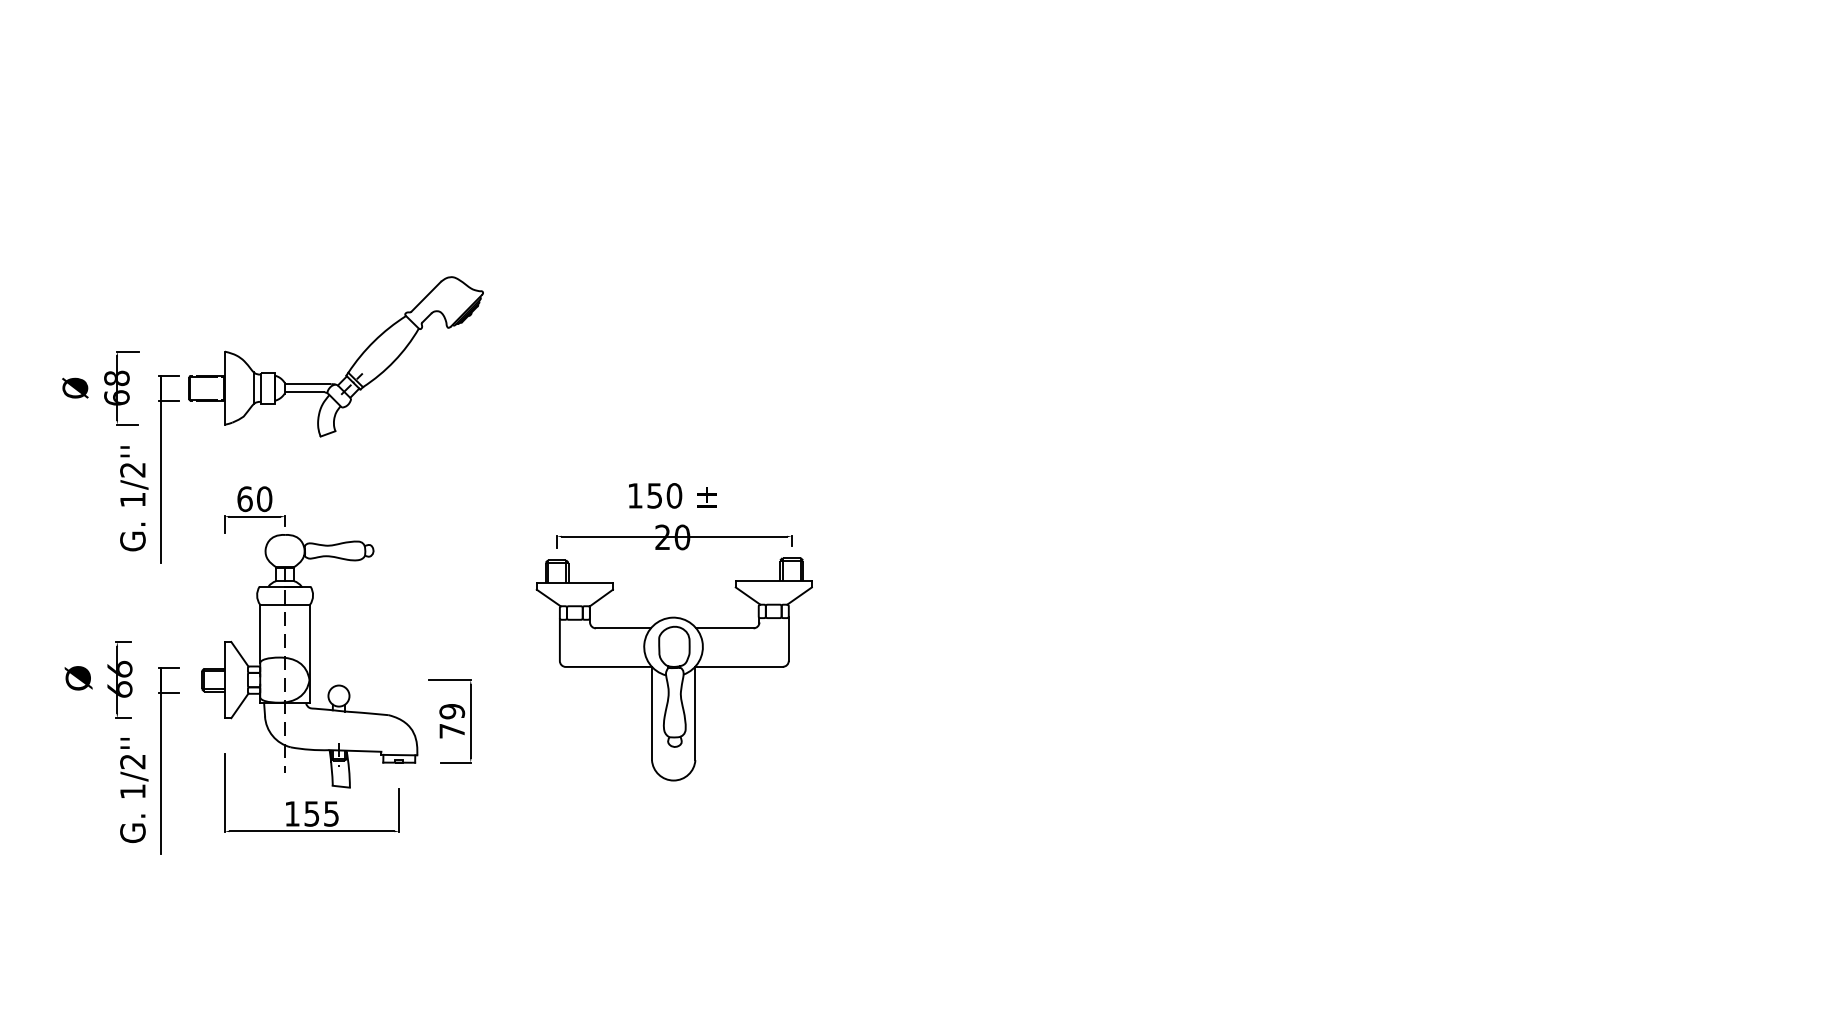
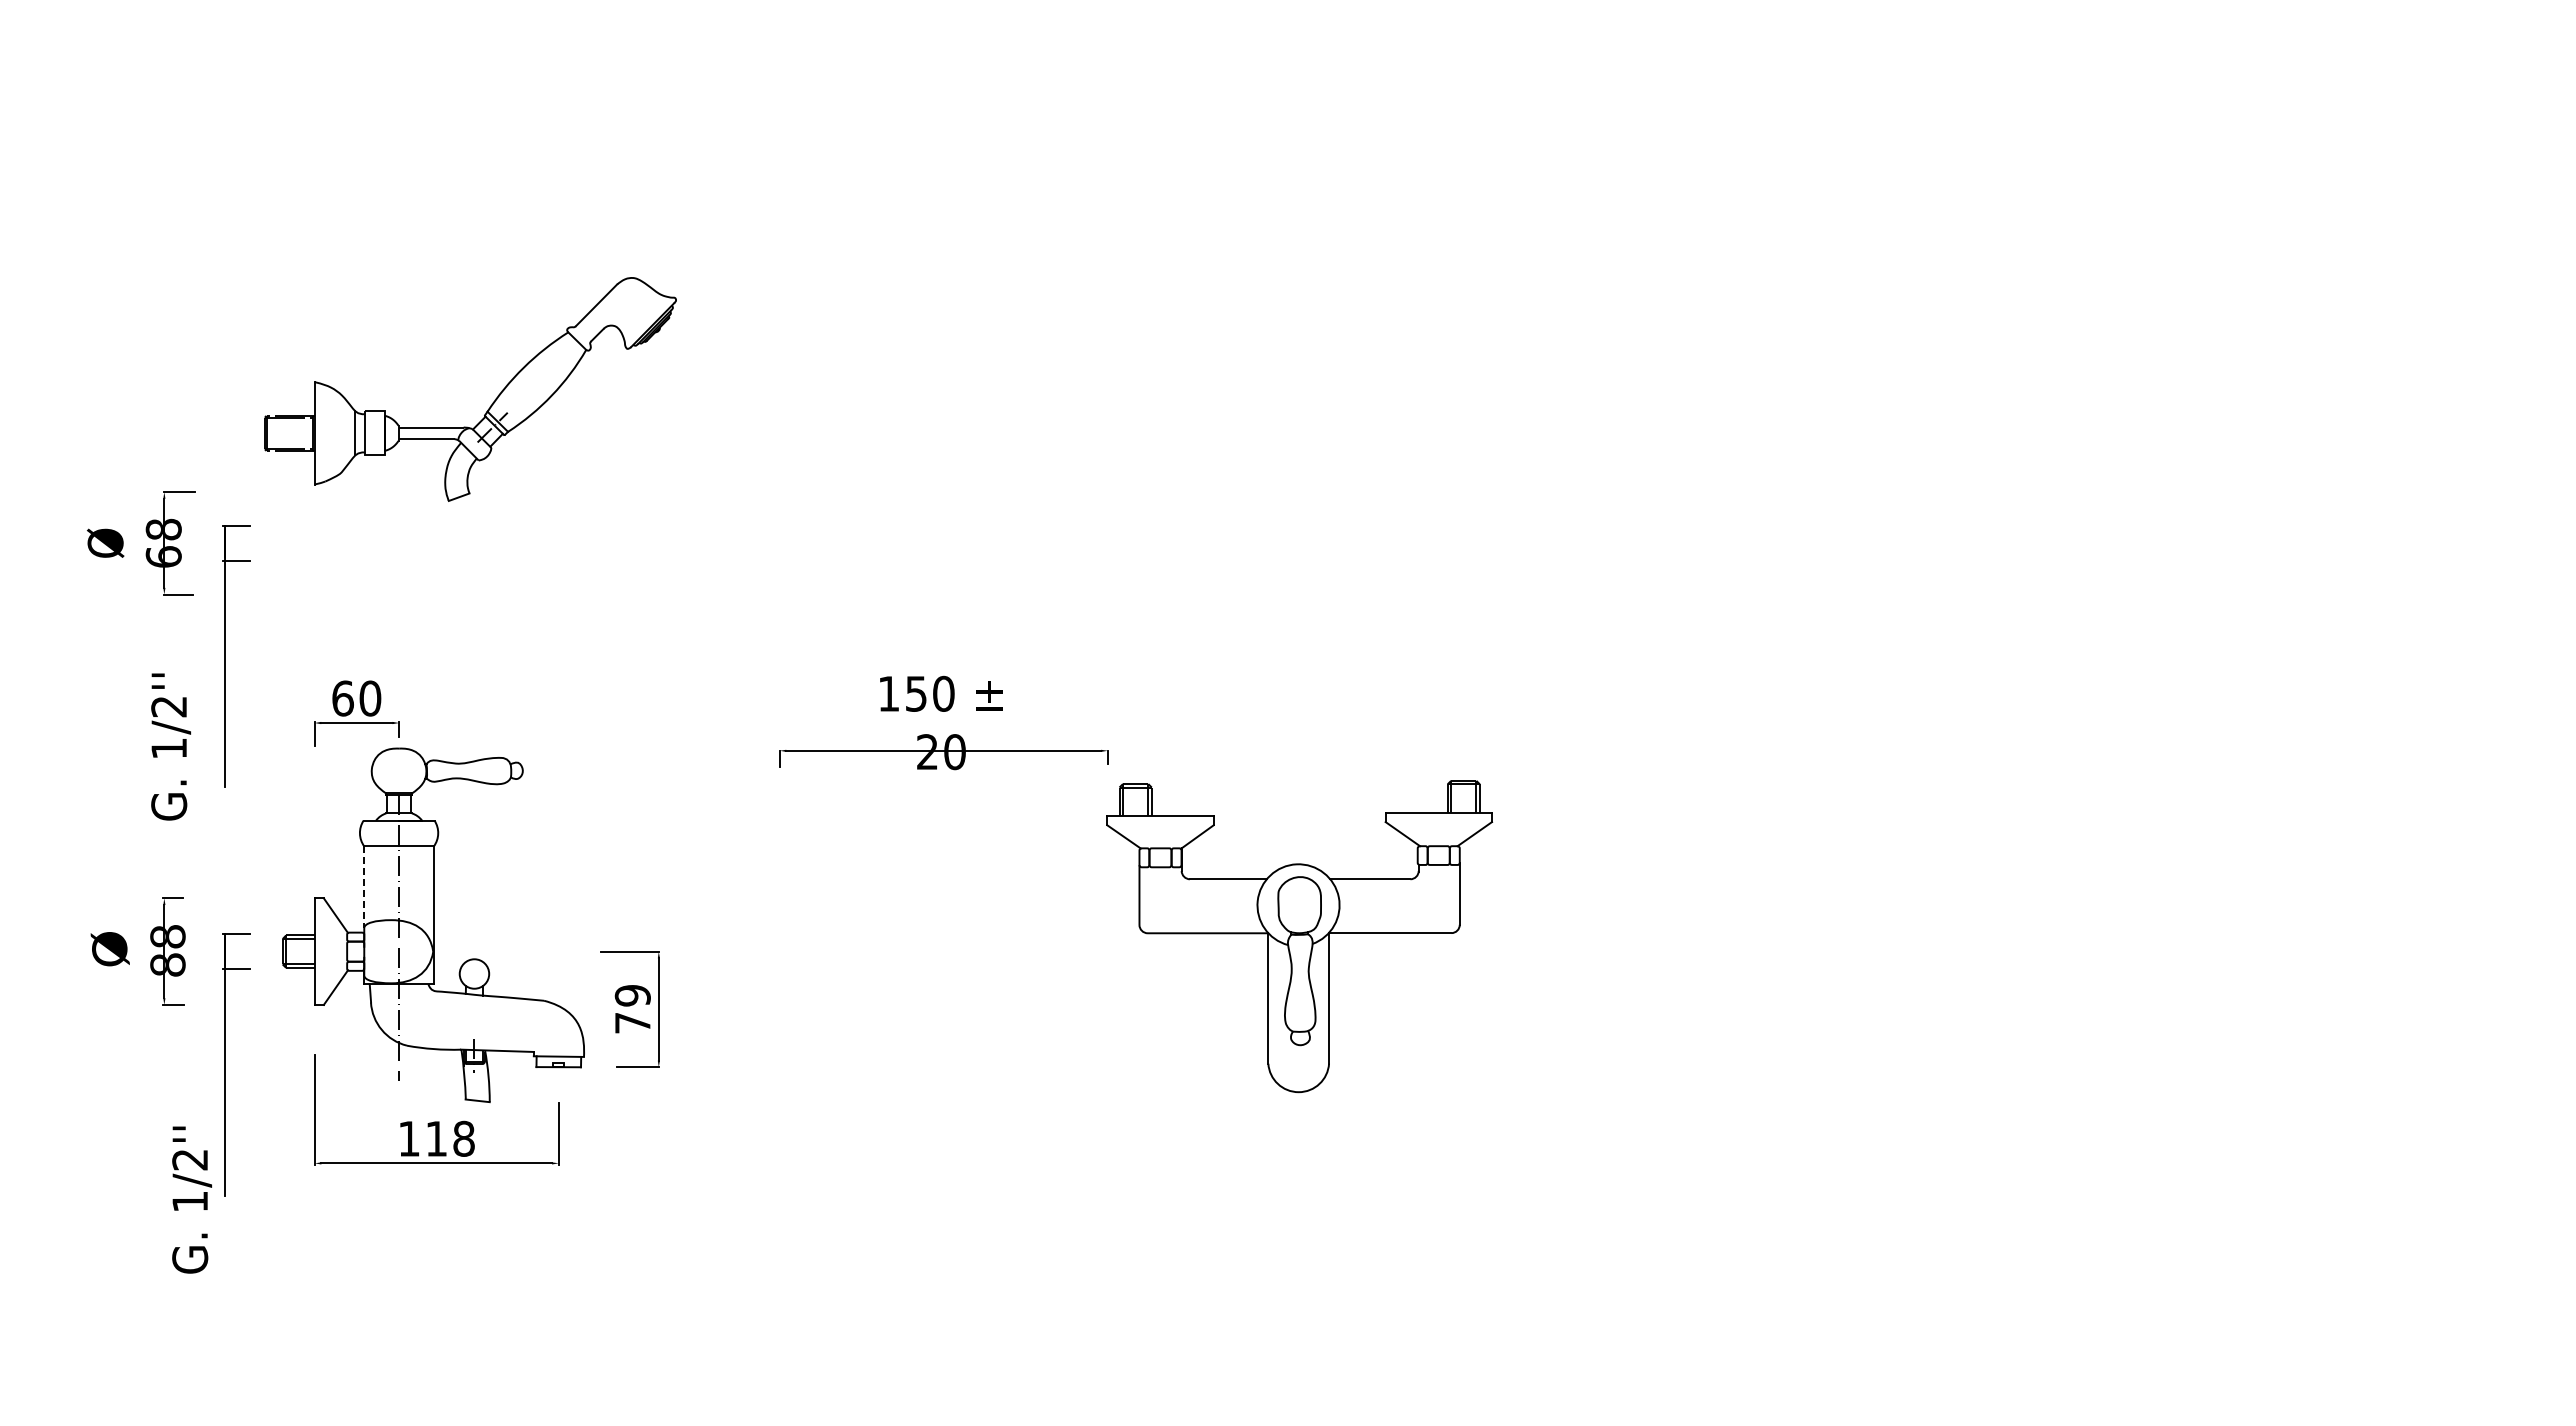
part: (349, 369) -> (489, 406), moved
text: (133, 498) -> (170, 746), moved
line: (260, 634) -> (364, 887), solid -> dashed
part: (674, 669) -> (1299, 936), moved
text: (119, 679) -> (167, 950), 66 -> 88
text: (133, 790) -> (191, 1199), moved
text: (321, 813) -> (450, 1138), 155 -> 118

